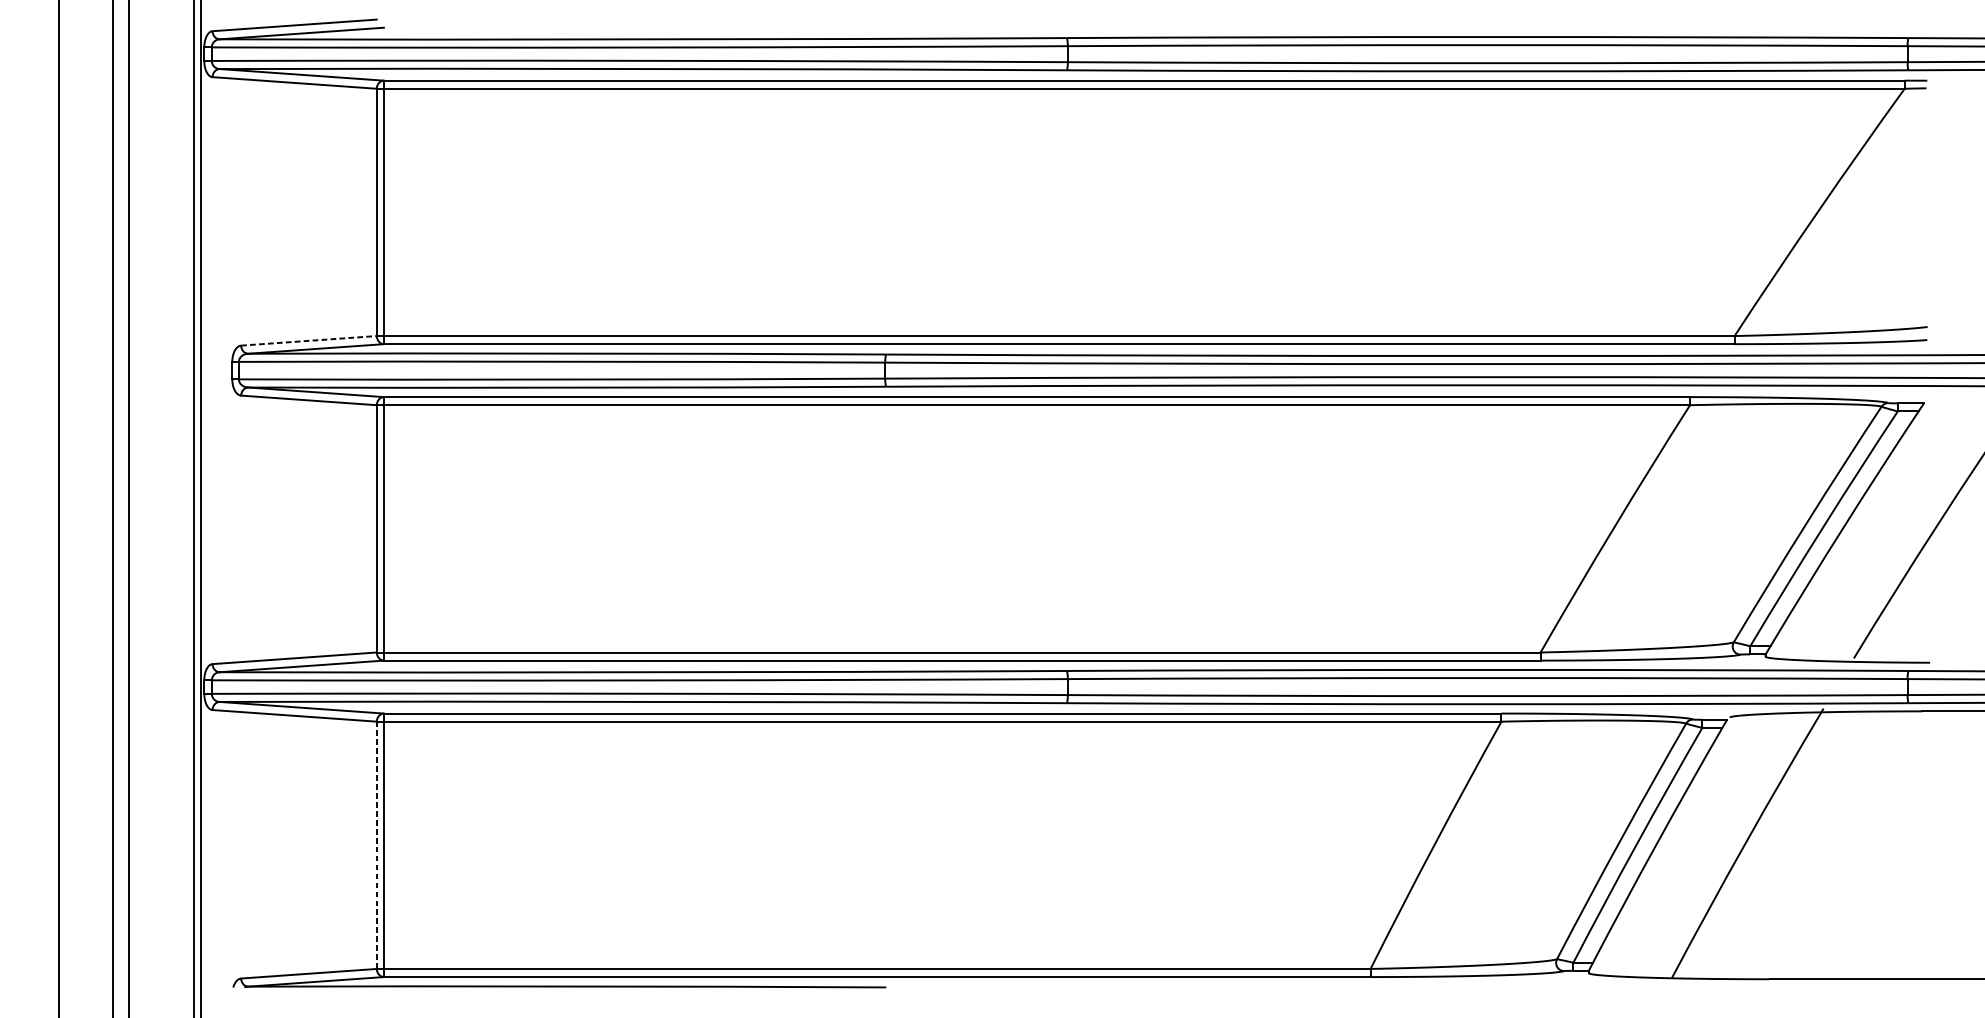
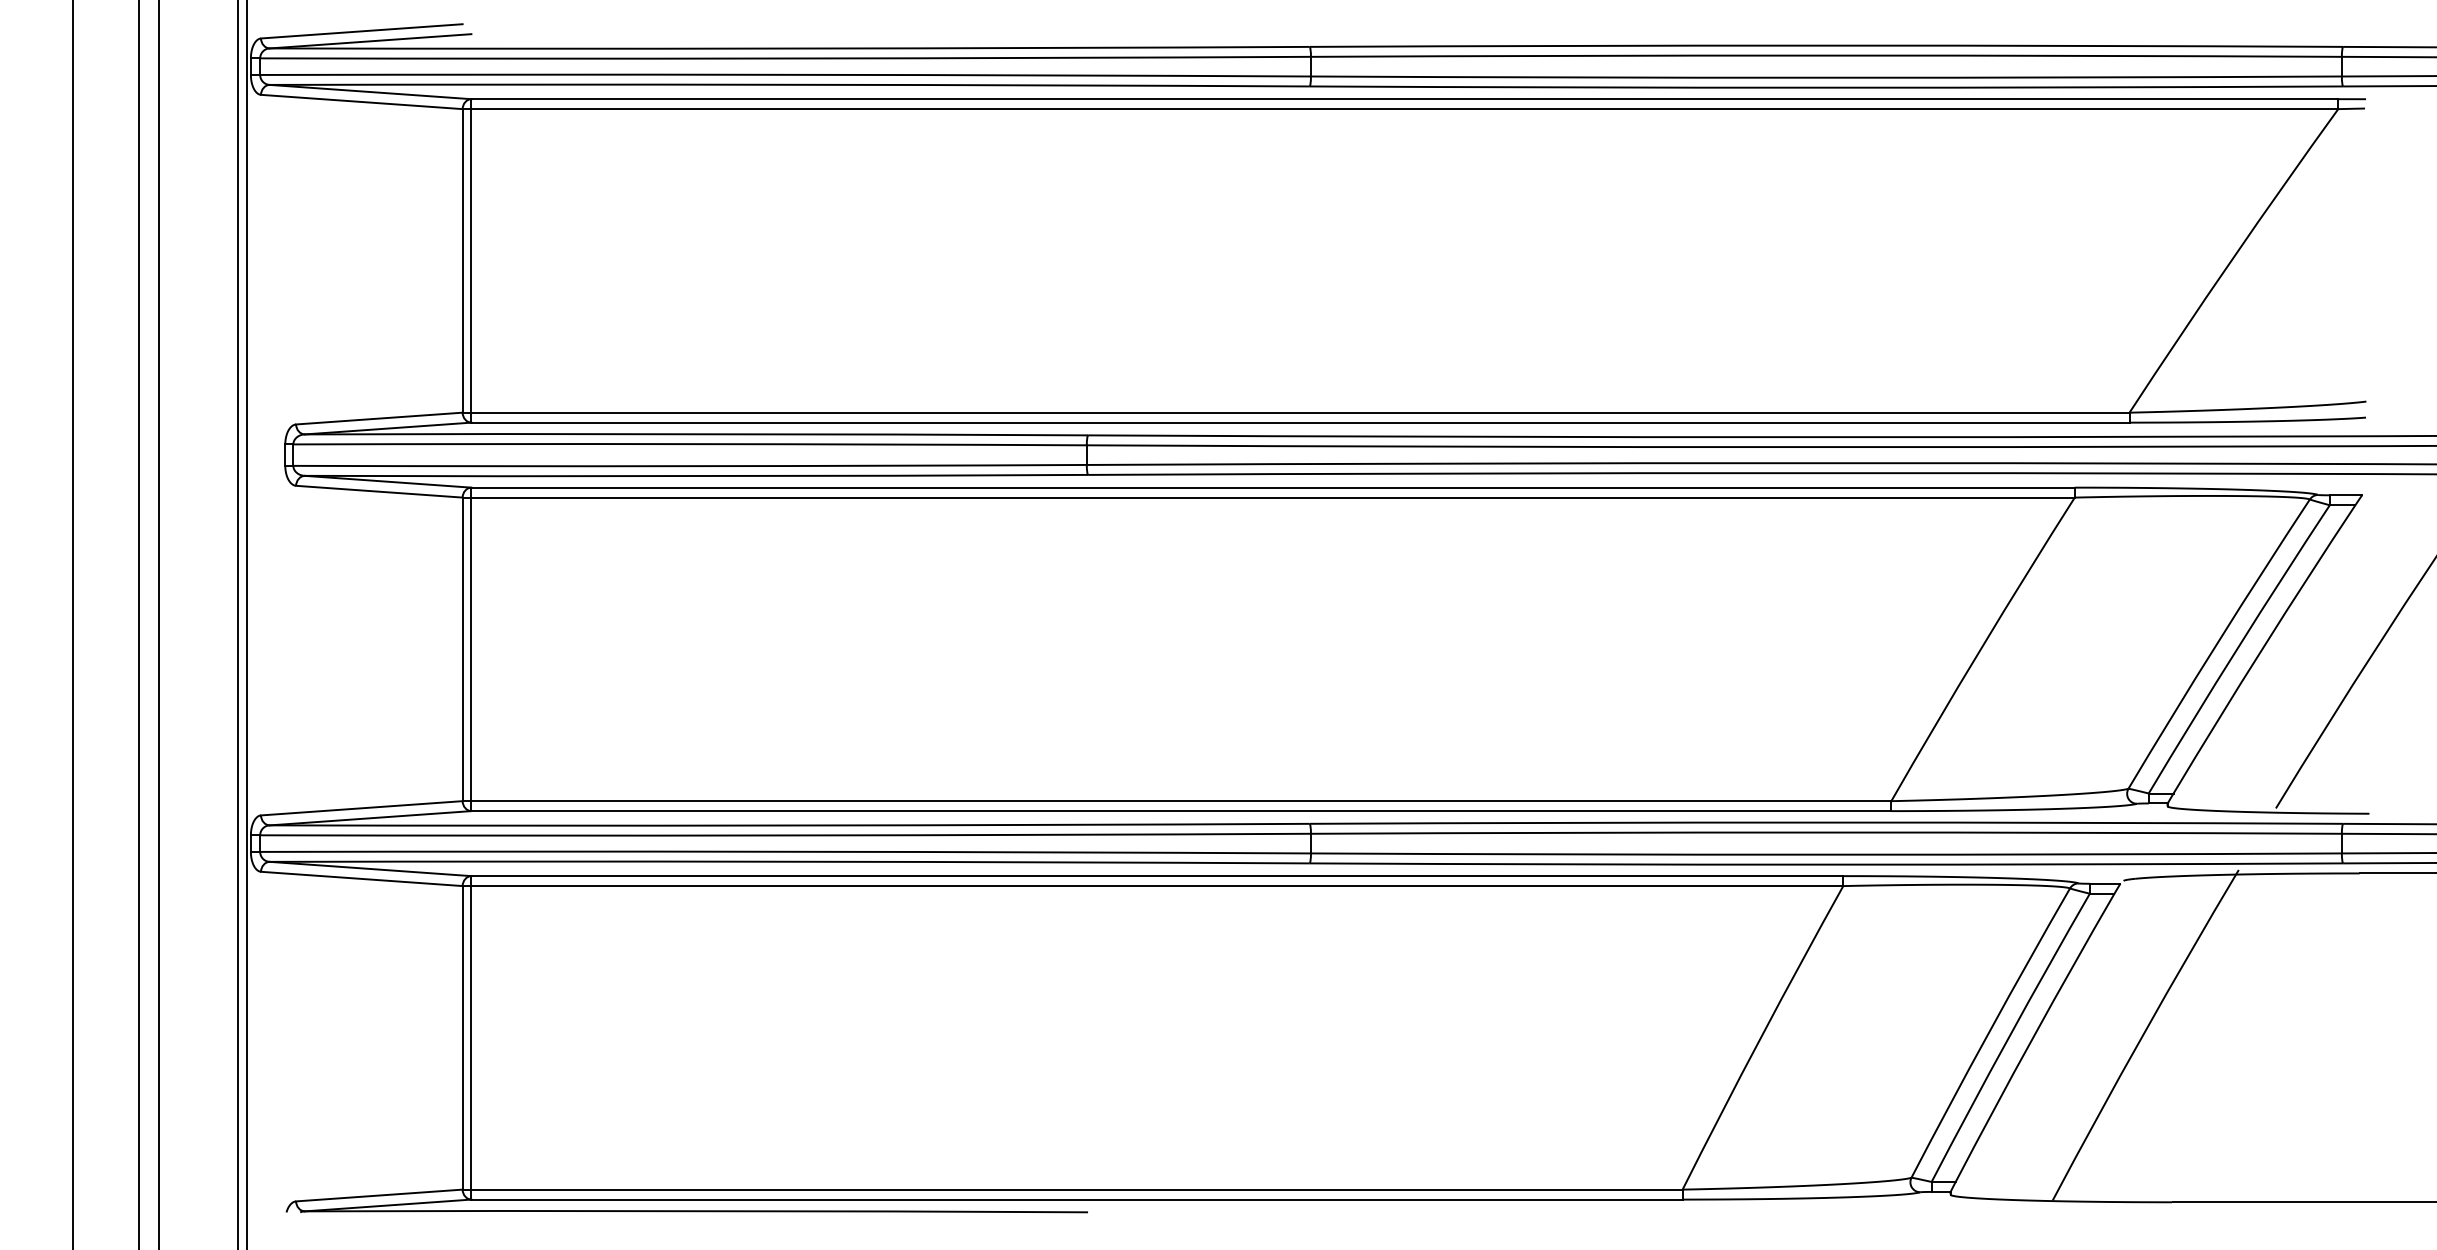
line: (309, 340) -> (379, 418), dashed -> solid
line: (376, 845) -> (462, 1037), dashed -> solid

